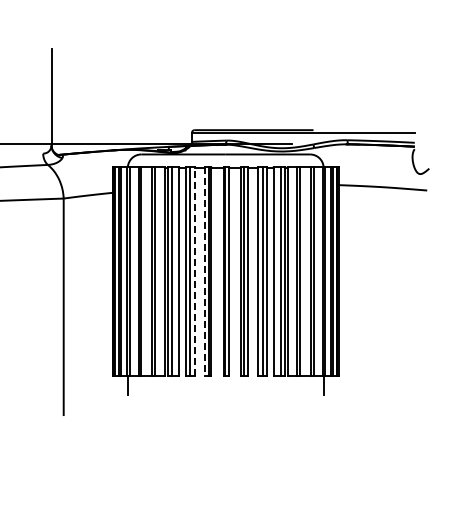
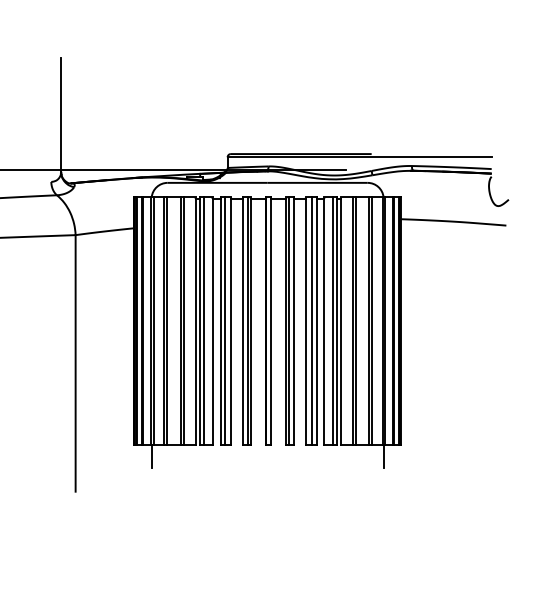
line: (194, 271) -> (230, 321), dashed -> solid
line: (204, 271) -> (242, 321), dashed -> solid

